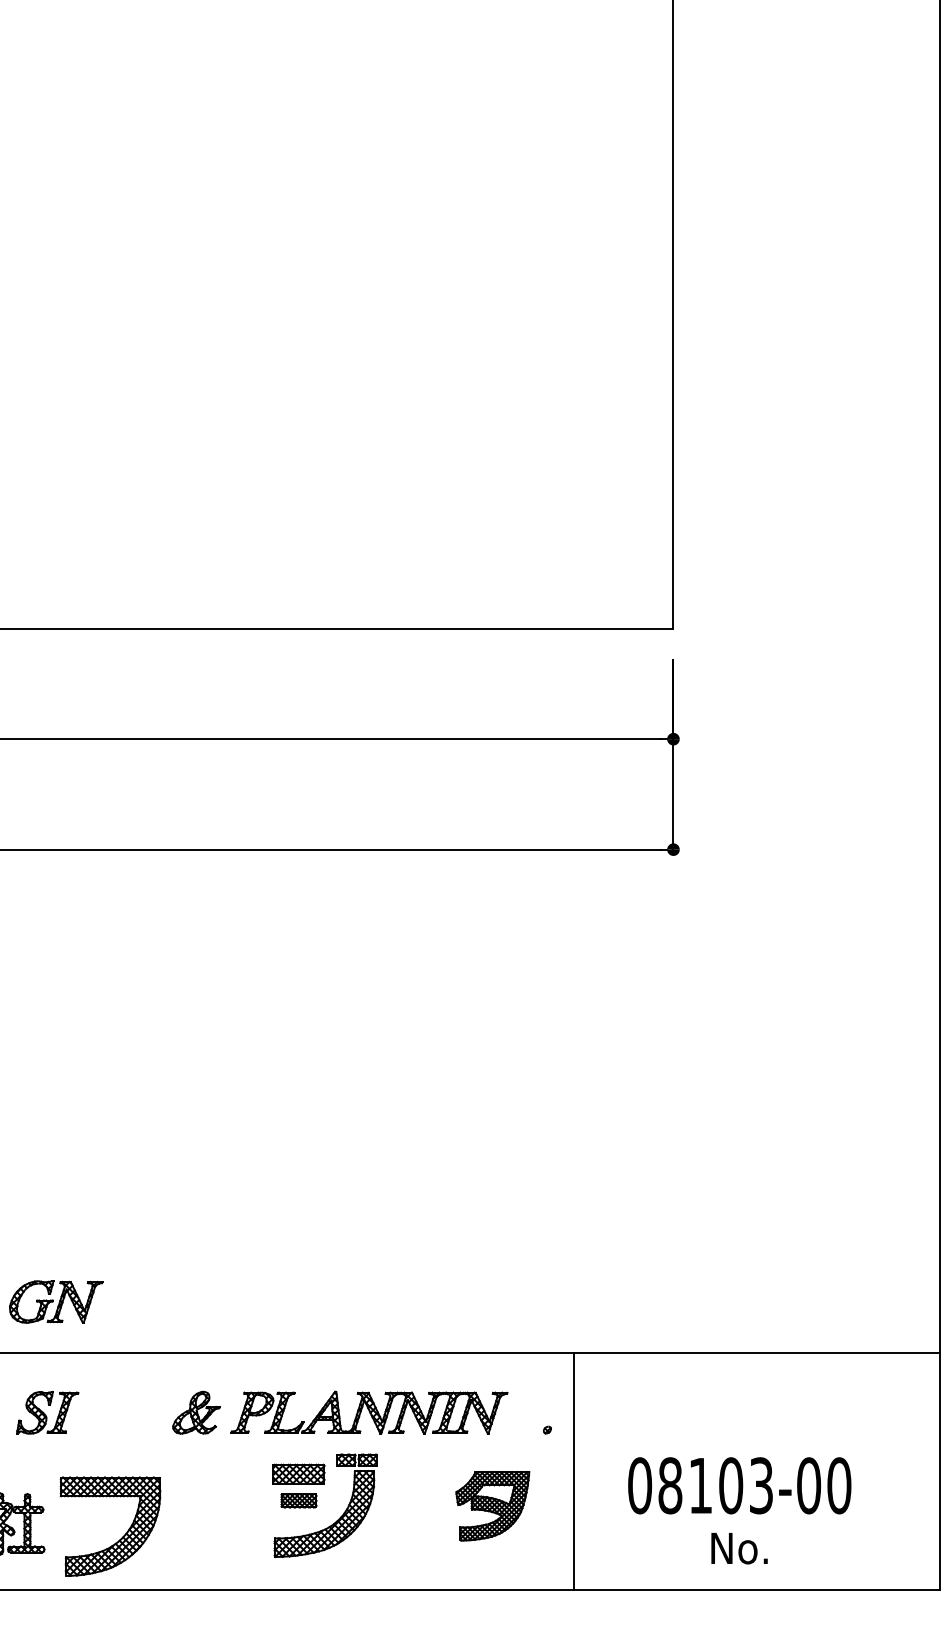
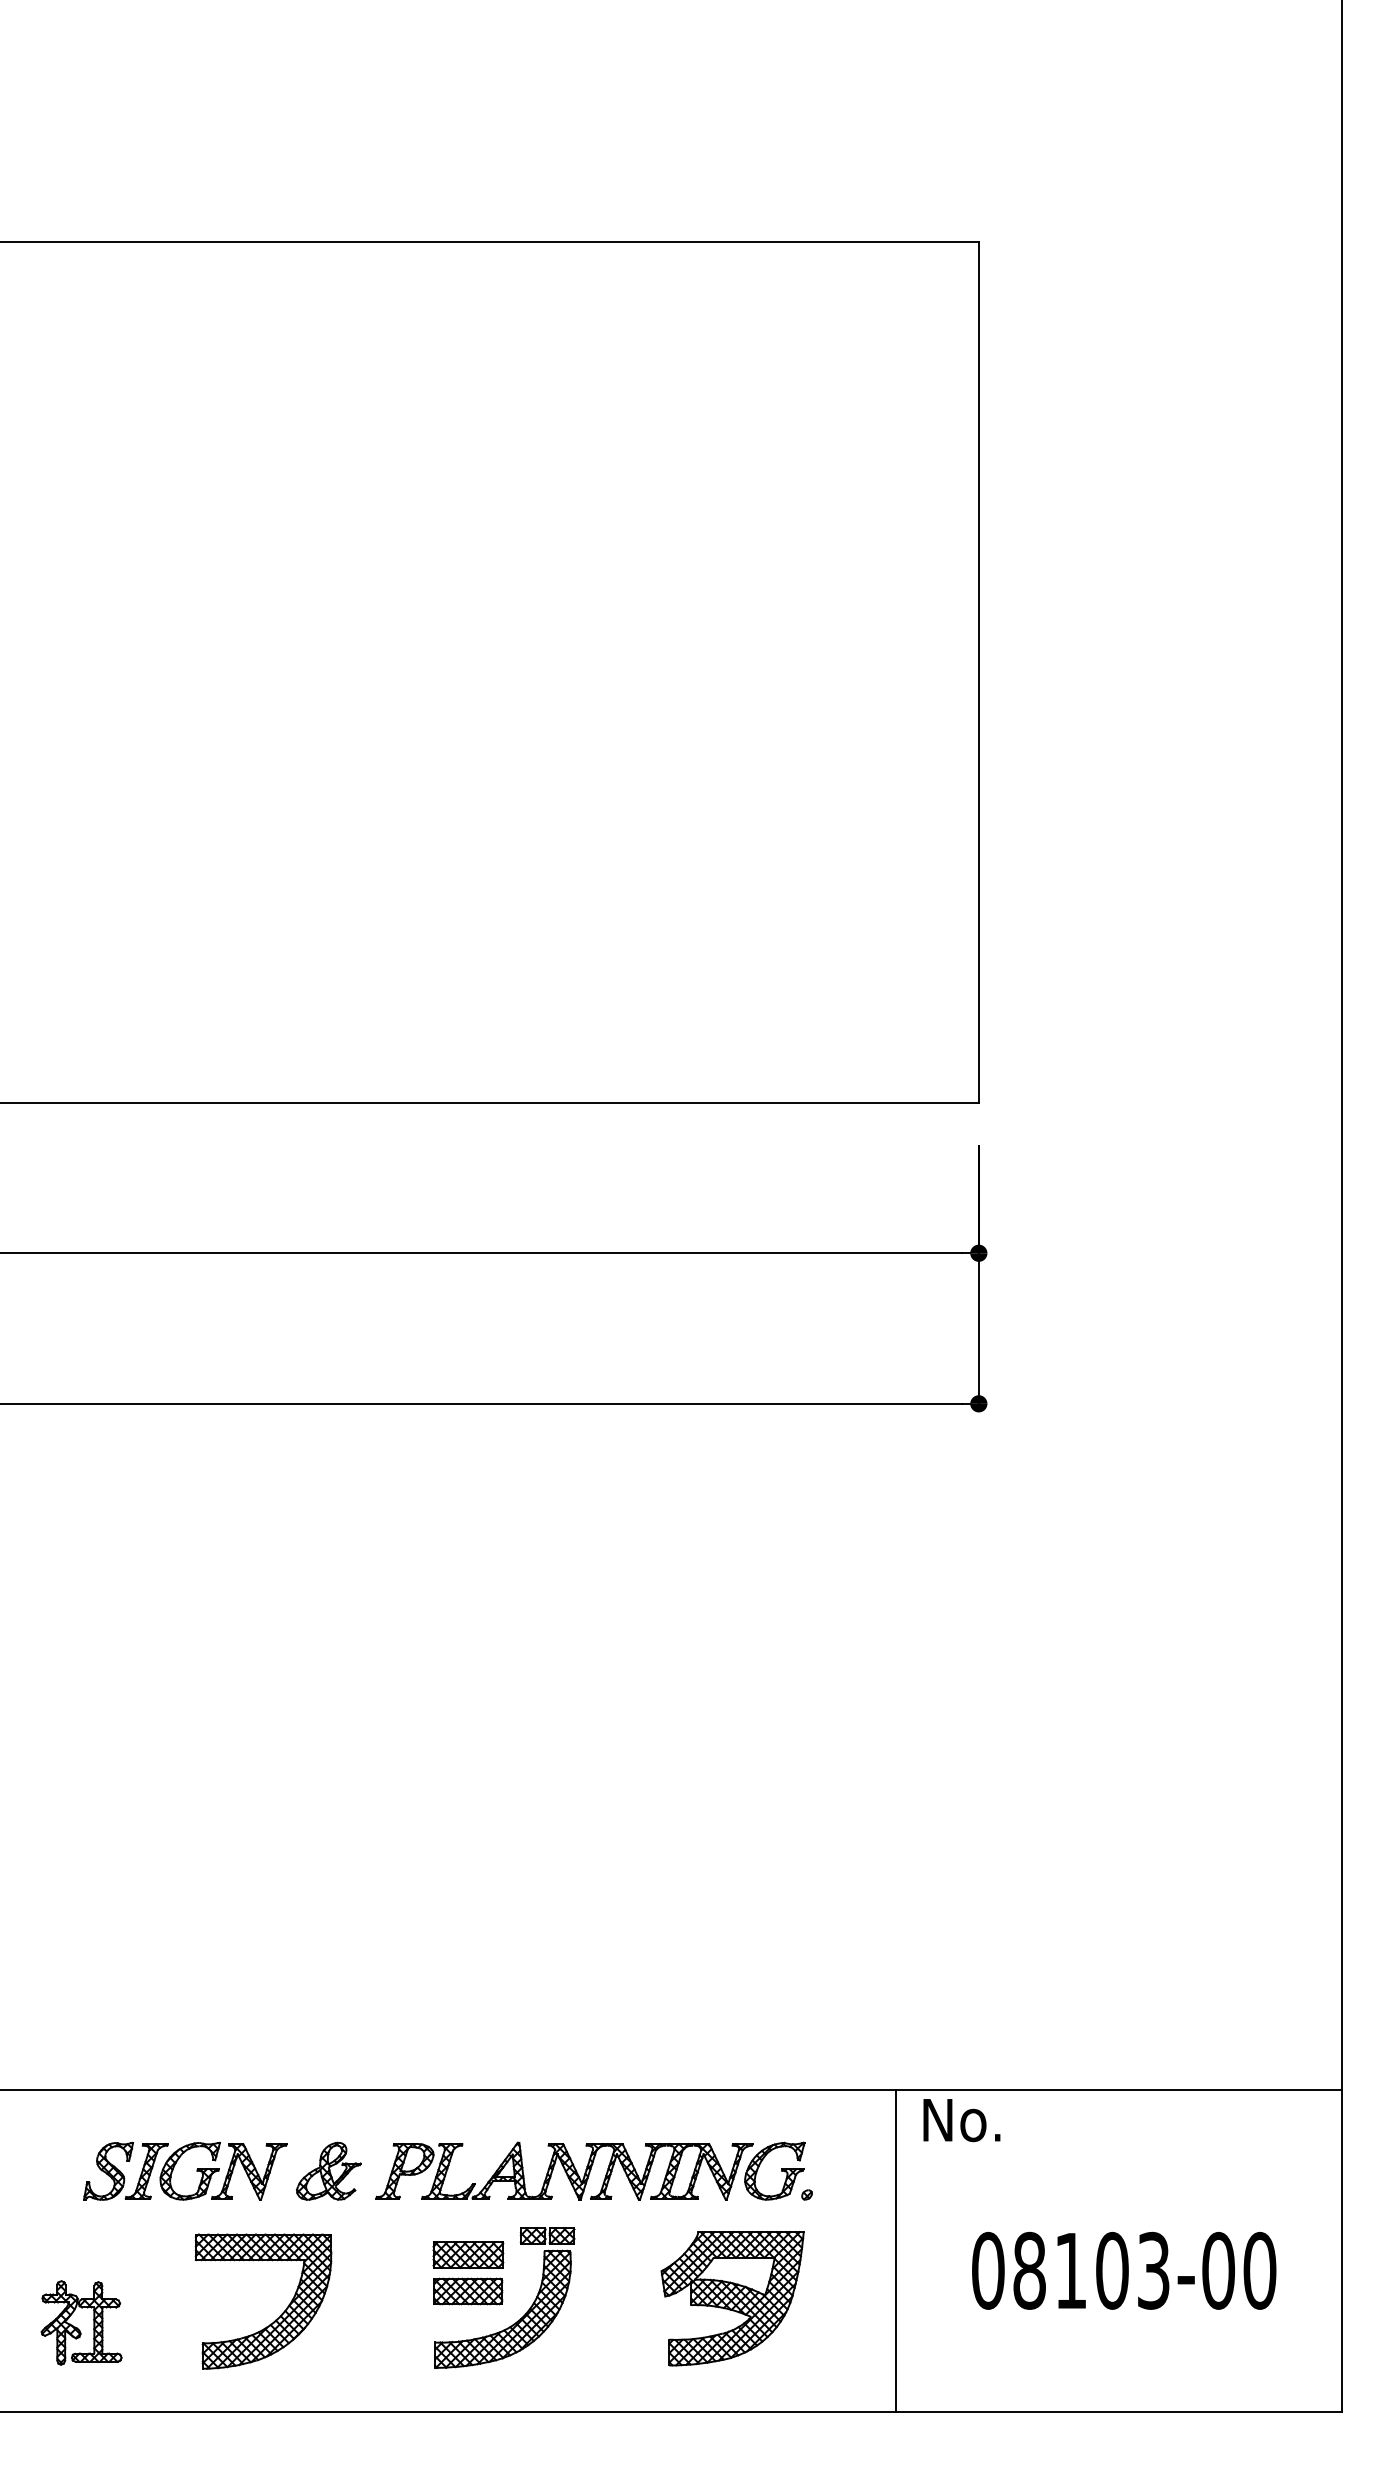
part: (56, 1301) -> (223, 2170), moved
part: (528, 1412) -> (781, 2170), added
line: (574, 1470) -> (895, 2250), moved
text: (739, 1485) -> (1124, 2270), moved
part: (299, 1500) -> (468, 2291), size x1.43
part: (492, 1506) -> (732, 2298), size x1.43
part: (120, 1539) -> (276, 2318), moved
text: (739, 1548) -> (961, 2120), moved

